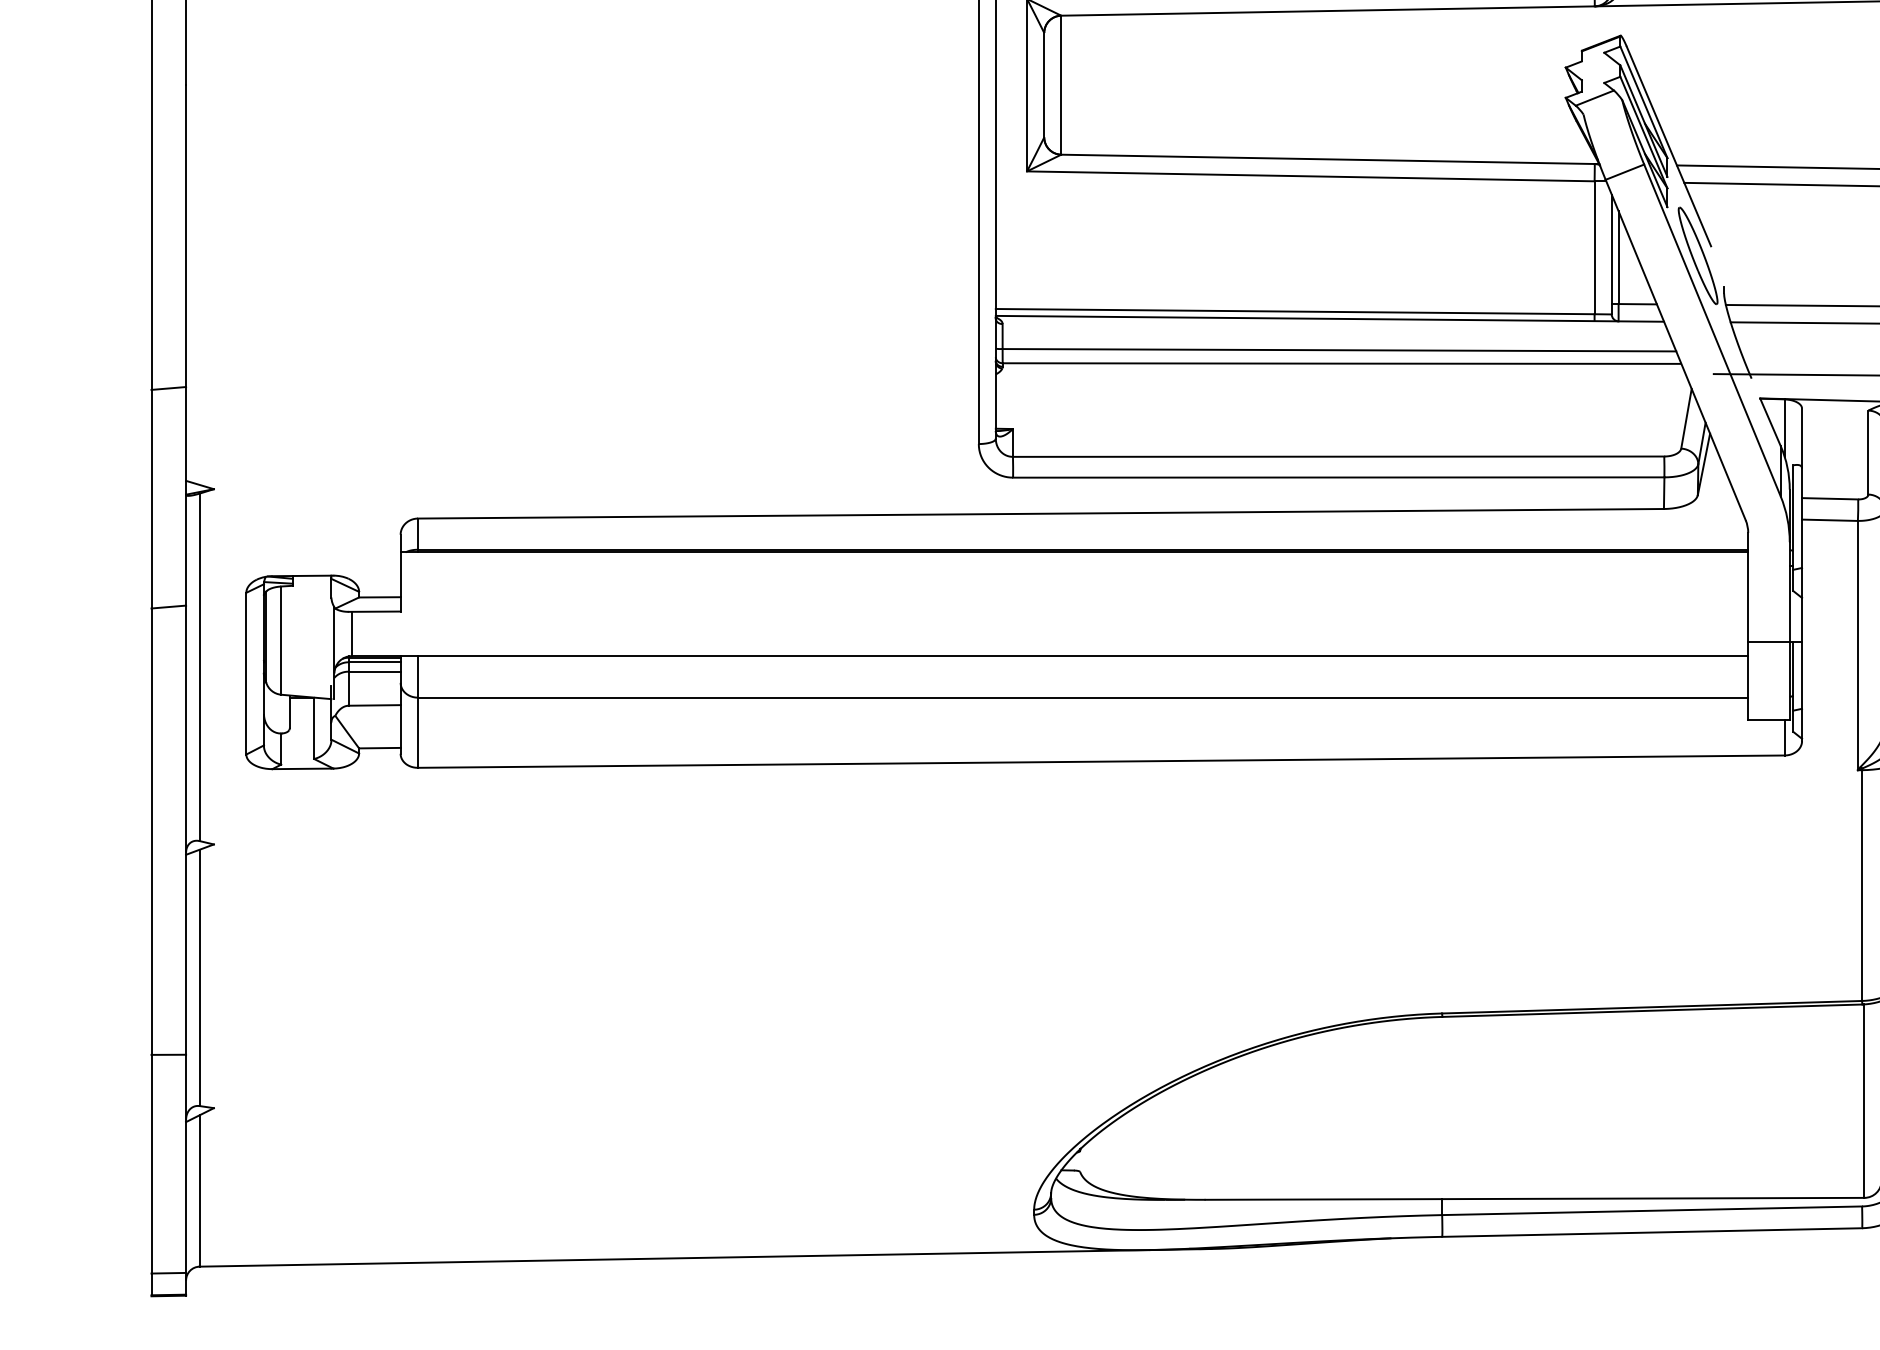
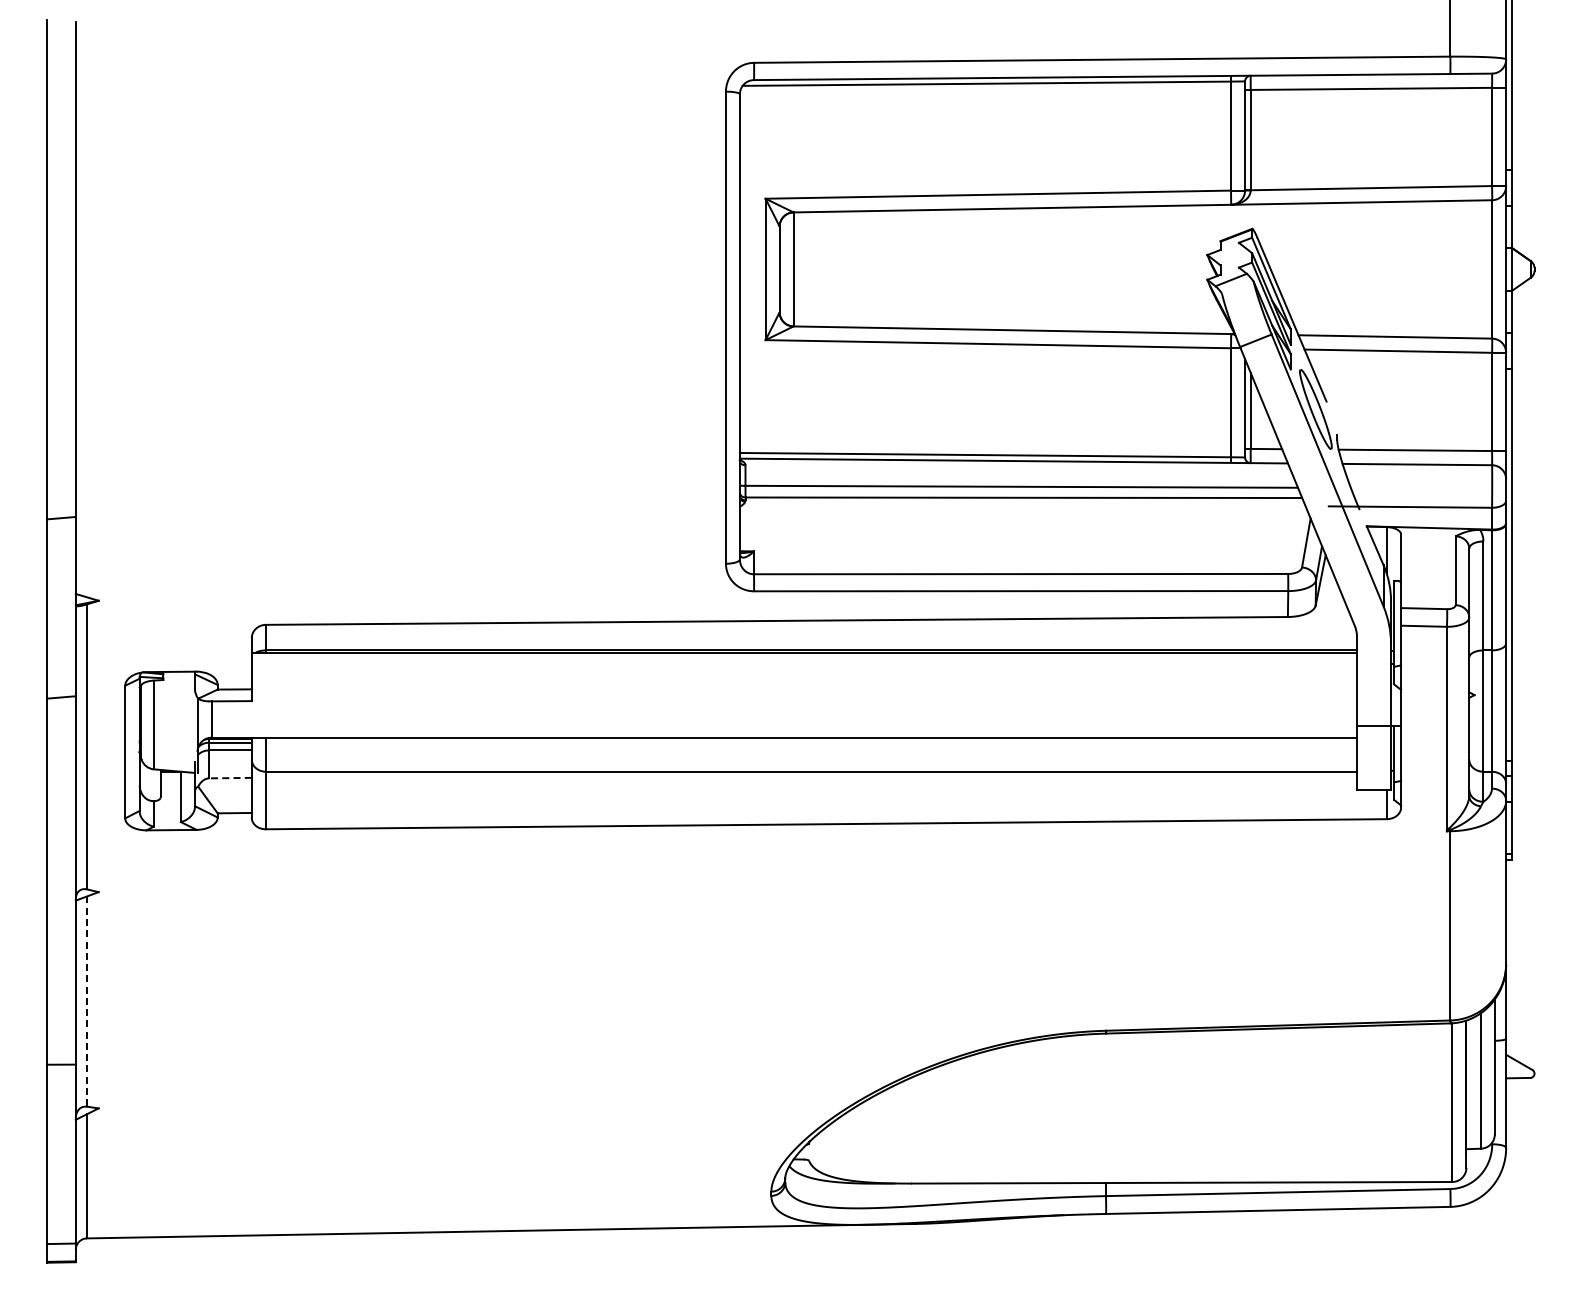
line: (374, 705) -> (230, 778), solid -> dashed
line: (199, 979) -> (86, 1002), solid -> dashed

